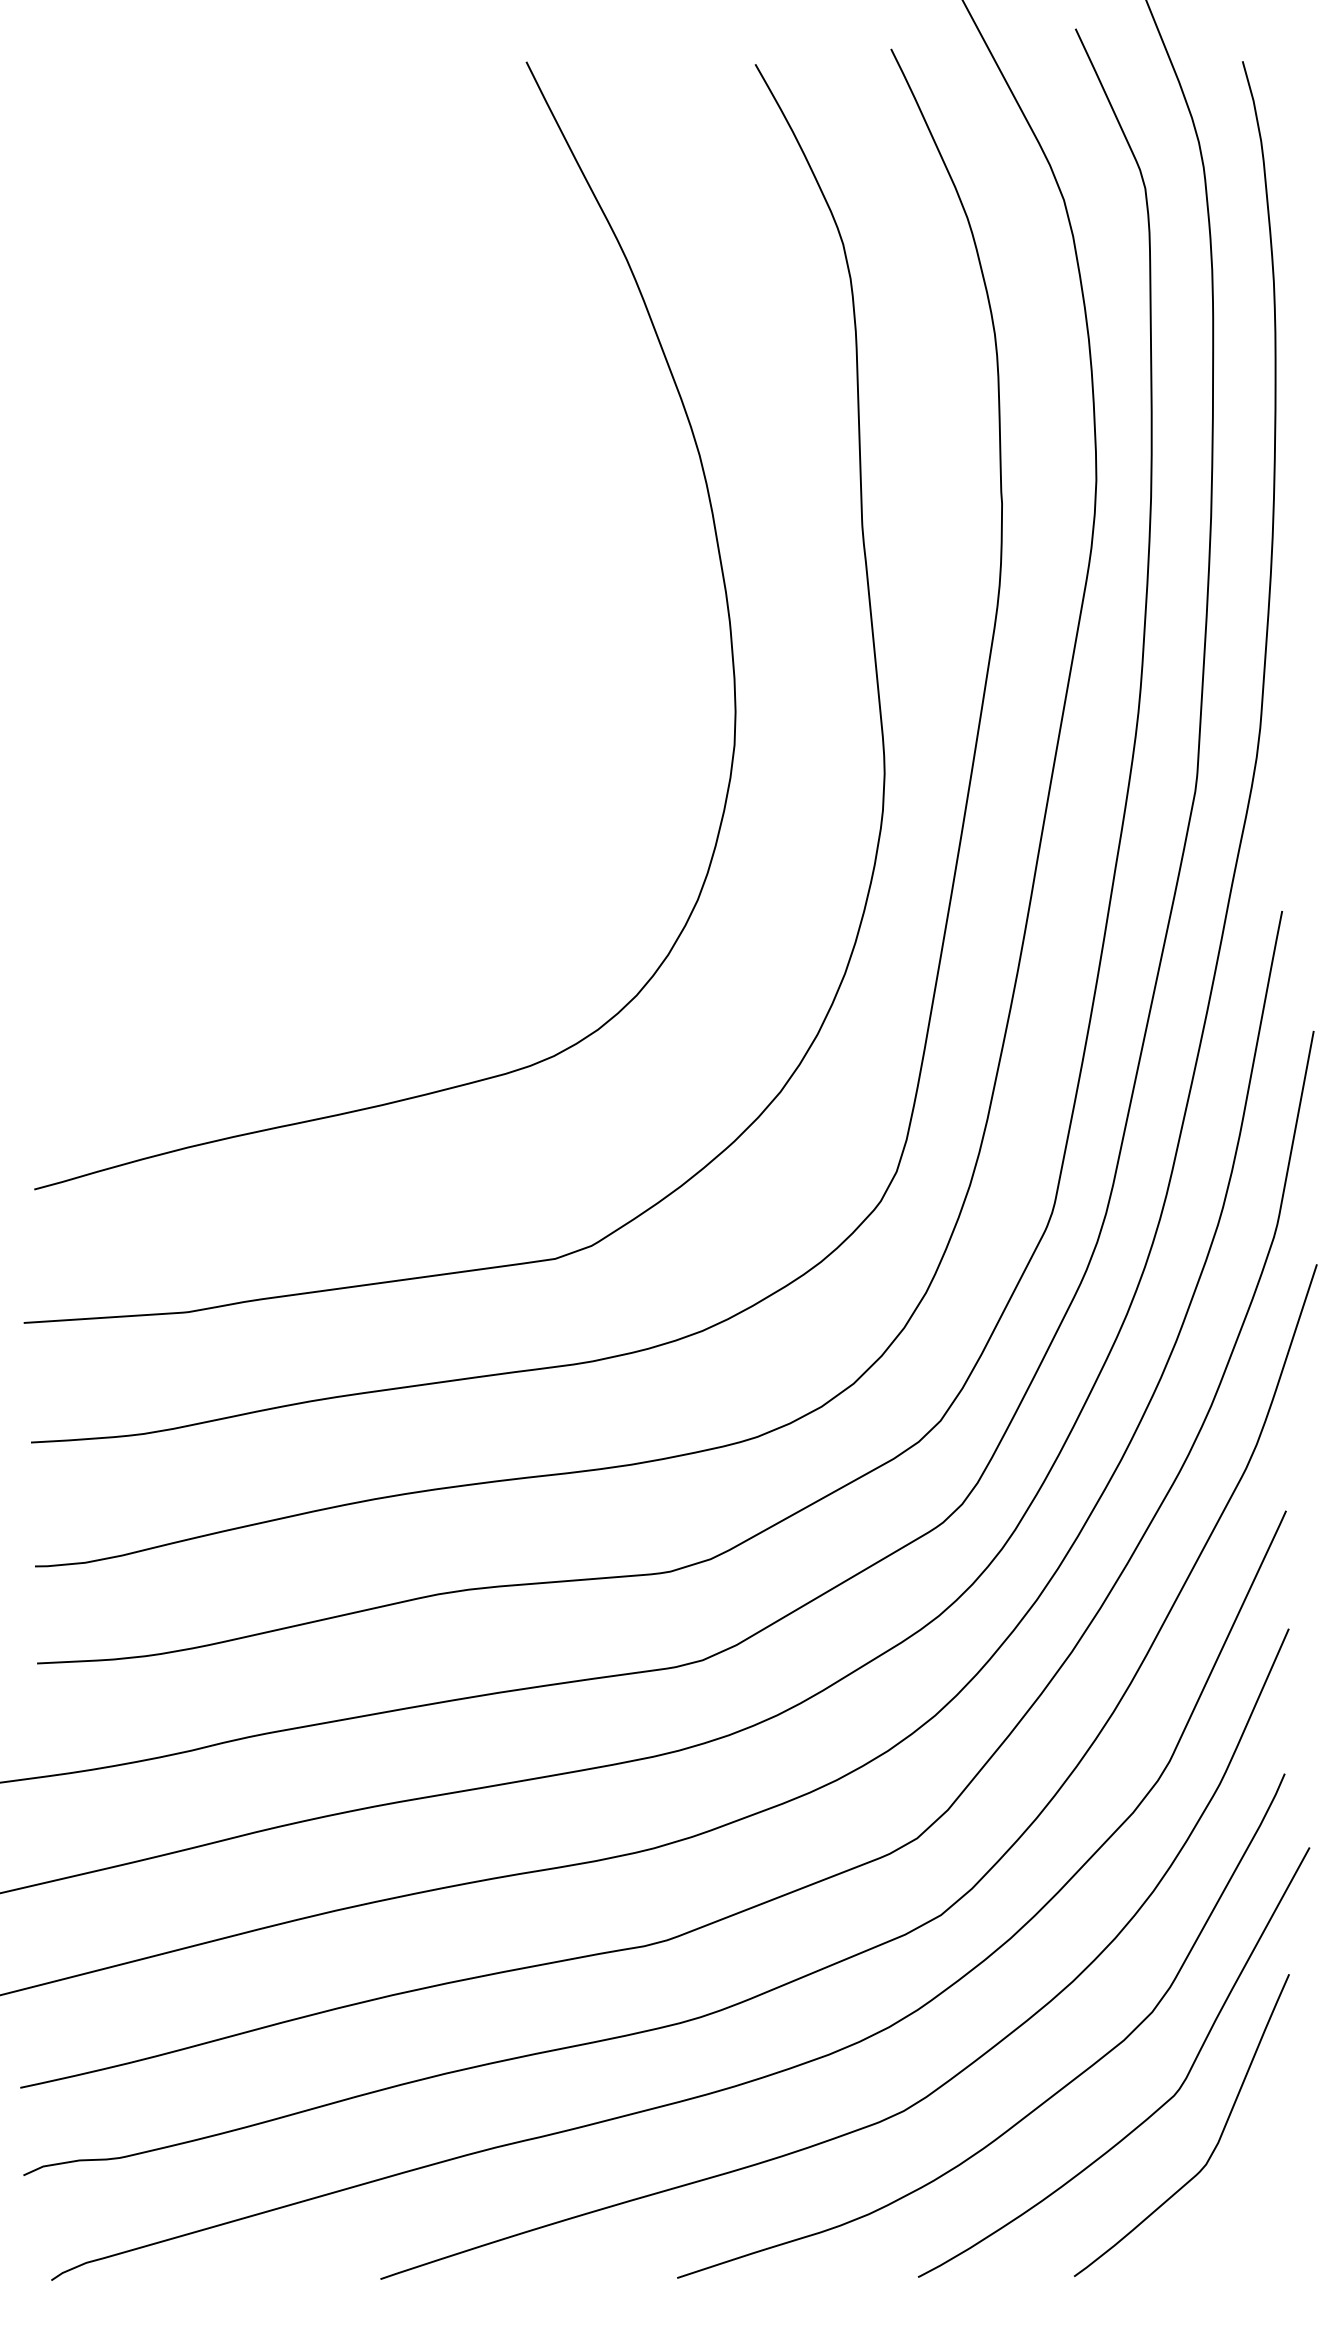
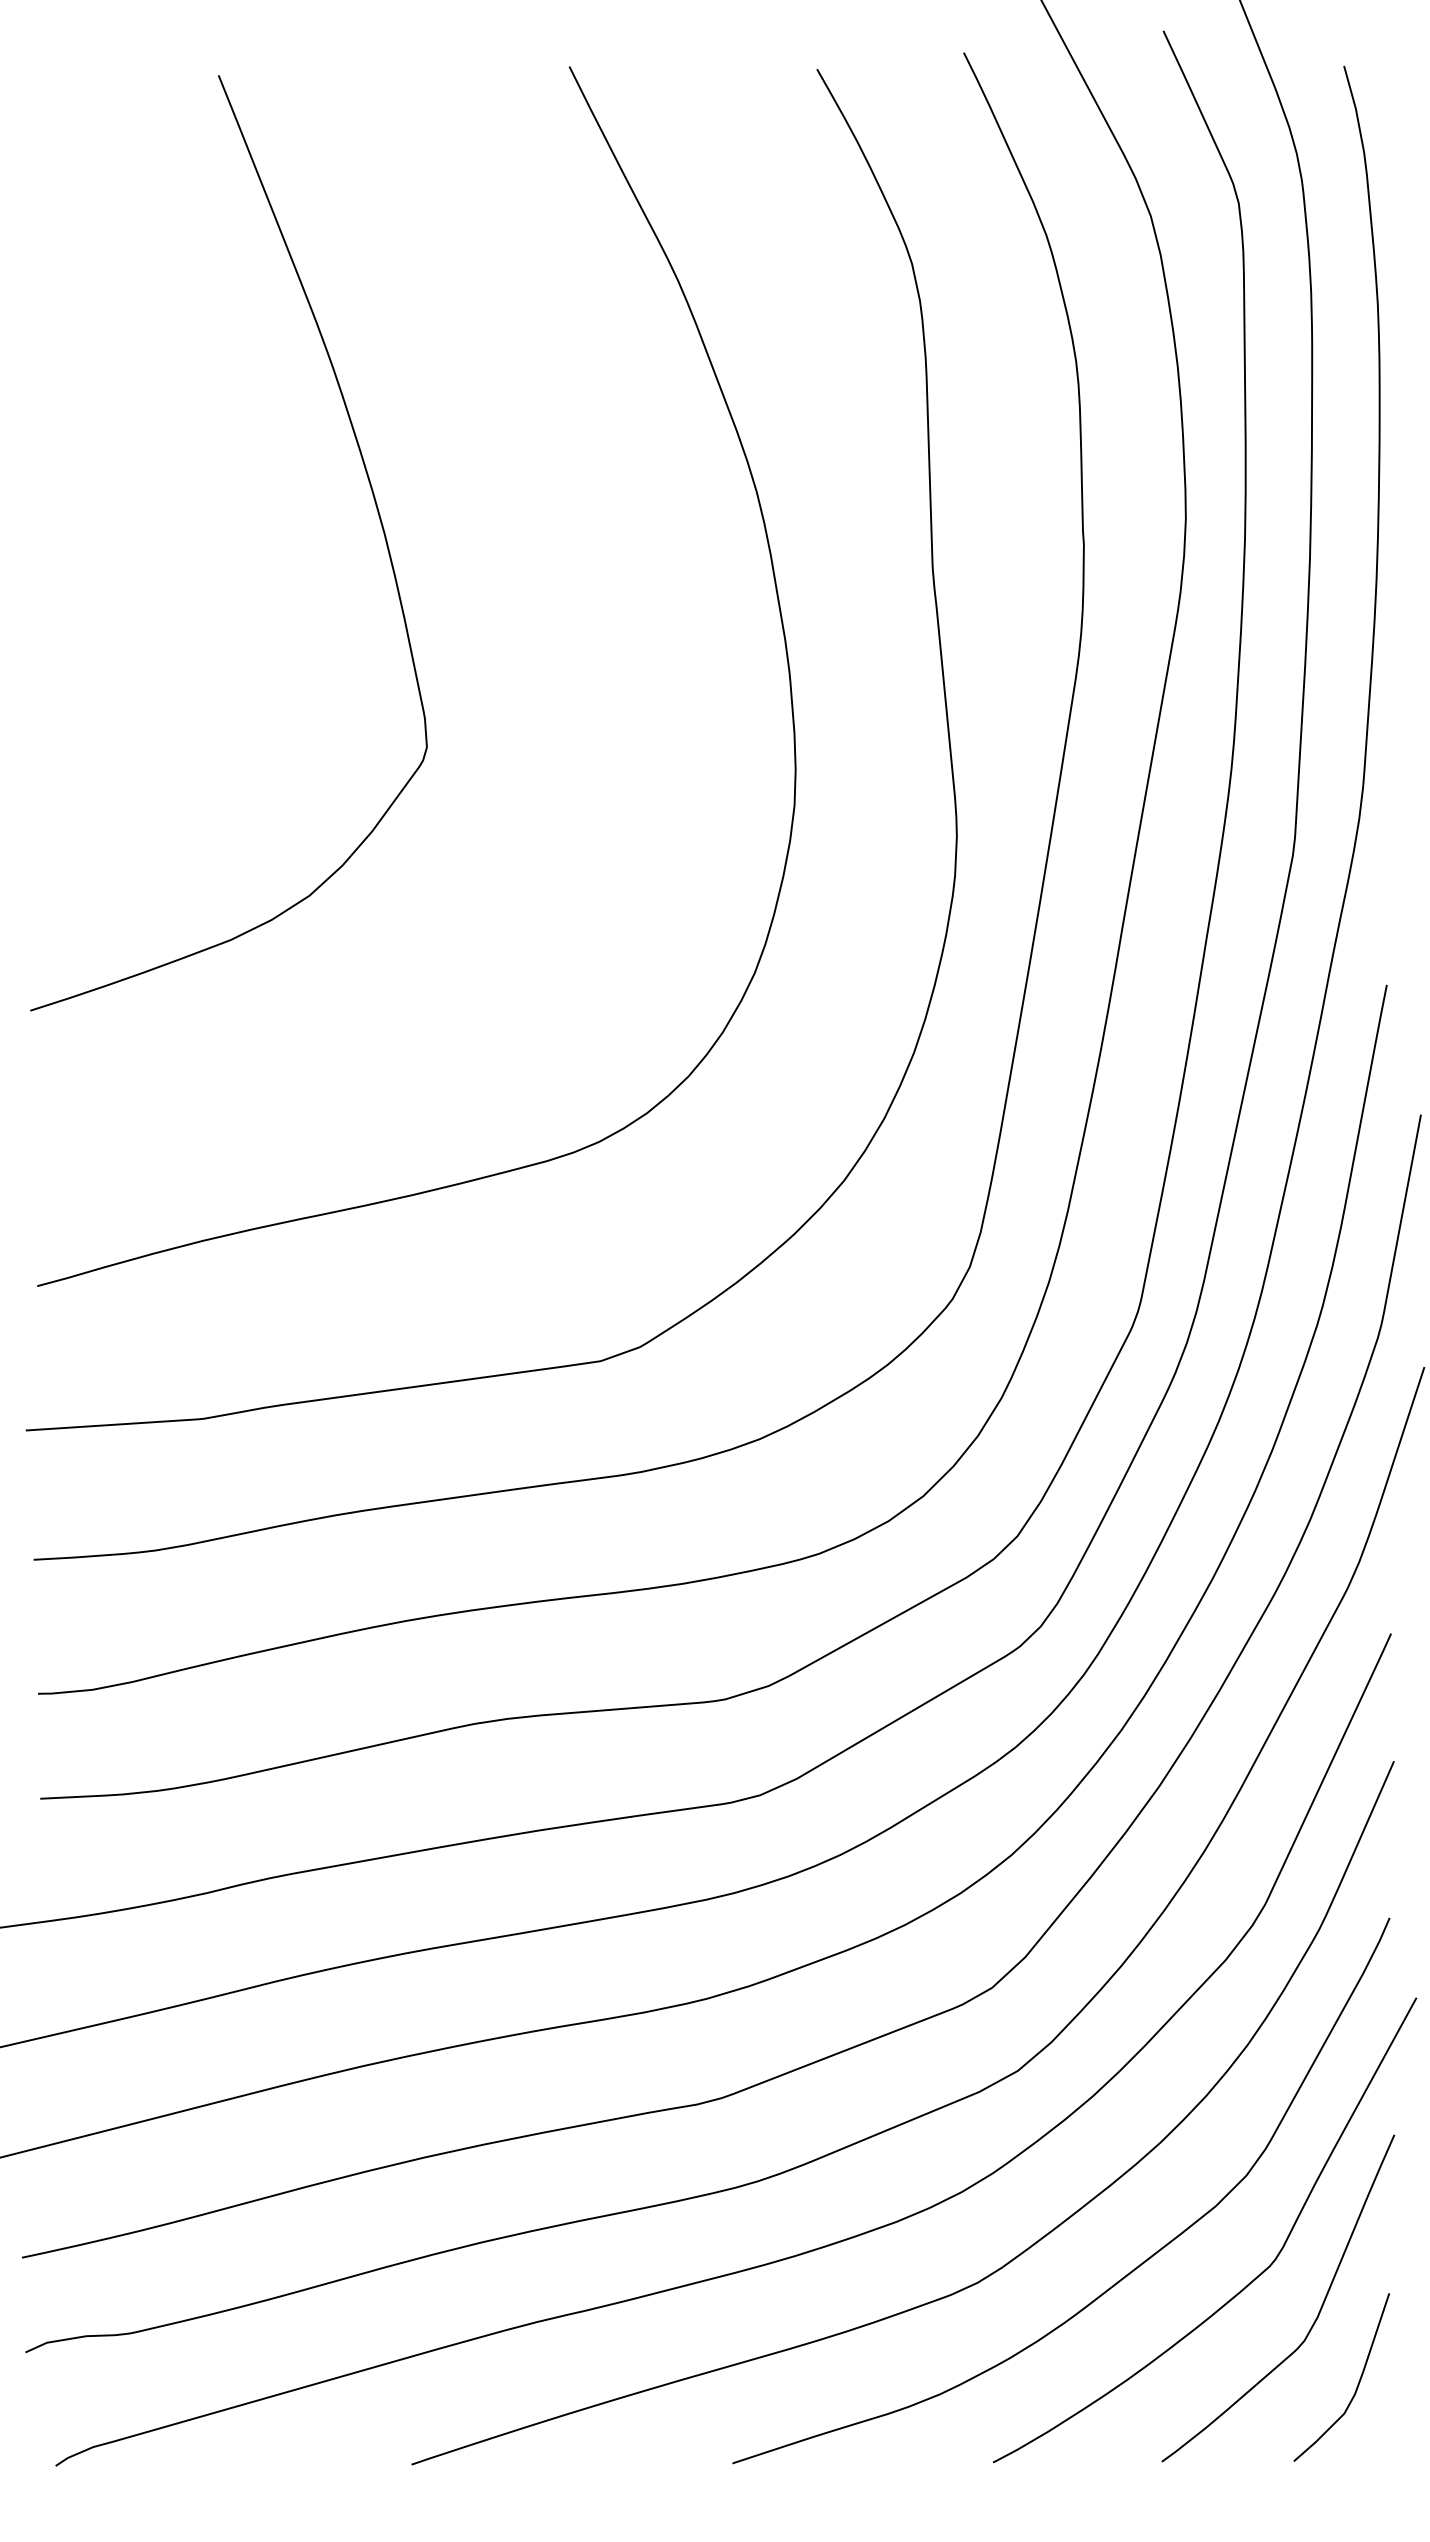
curve: (346, 466) -> (374, 504), added
curve: (1255, 2203) -> (1357, 2382), added

